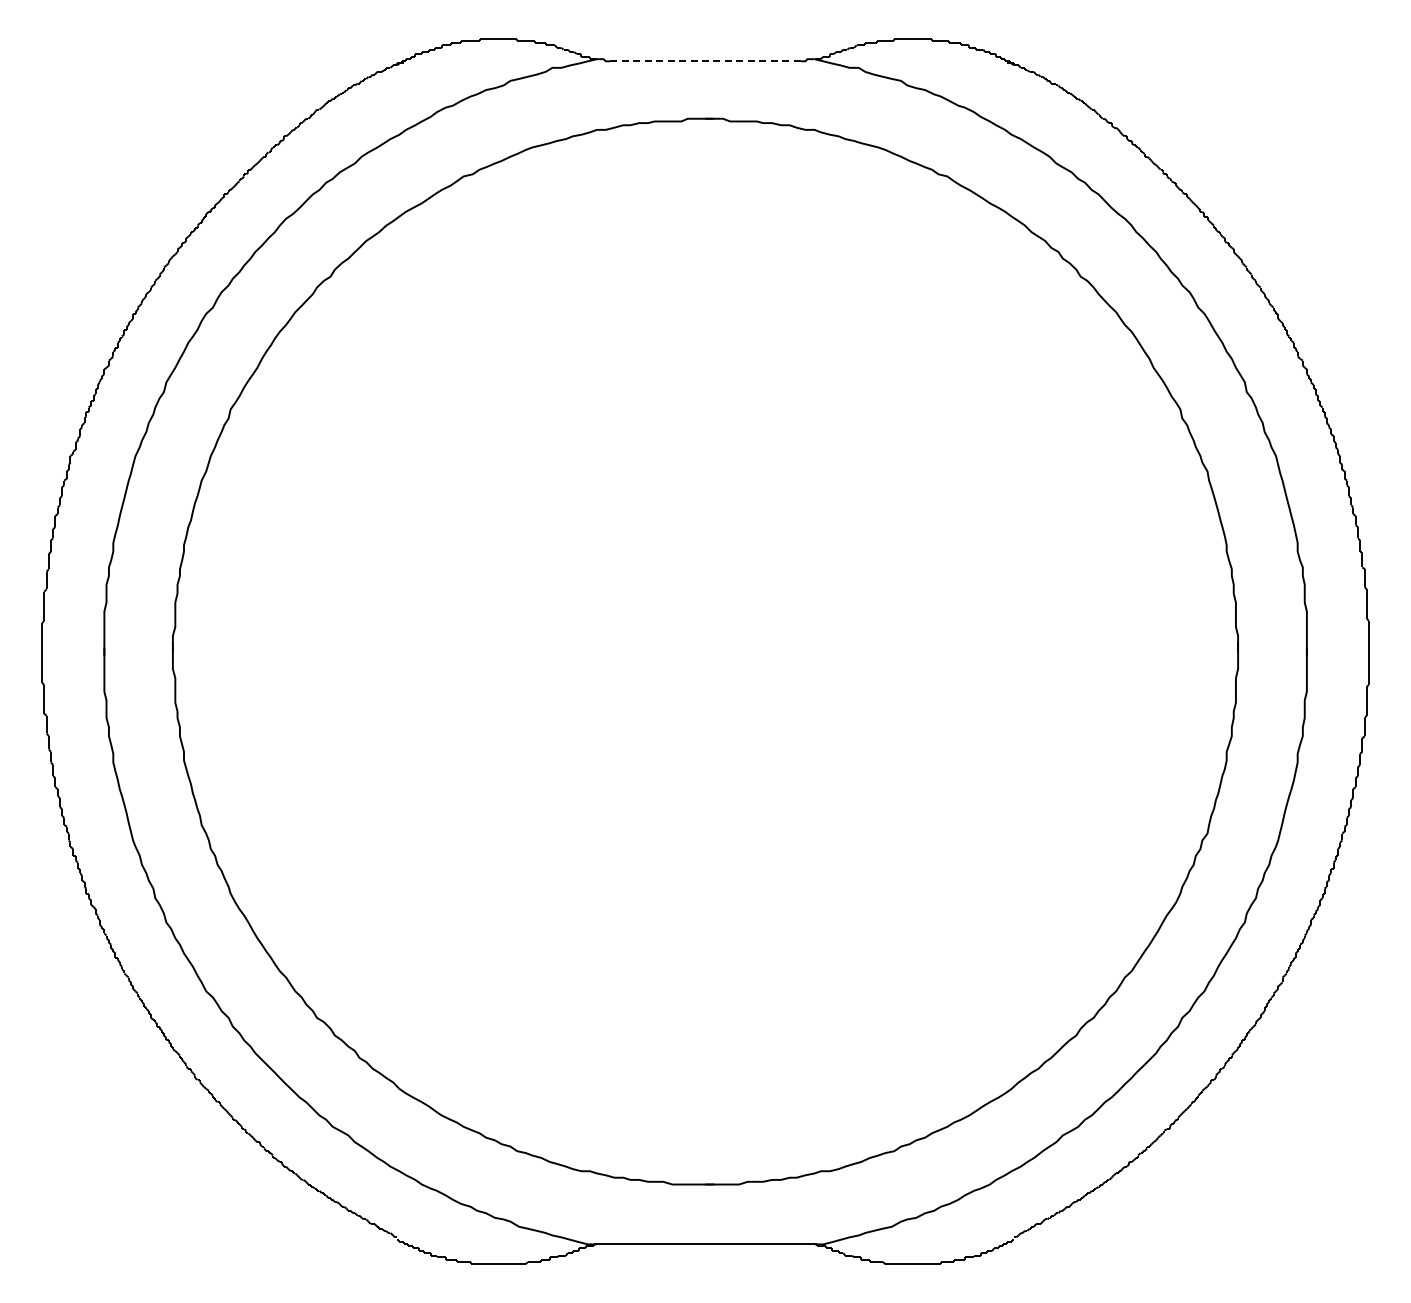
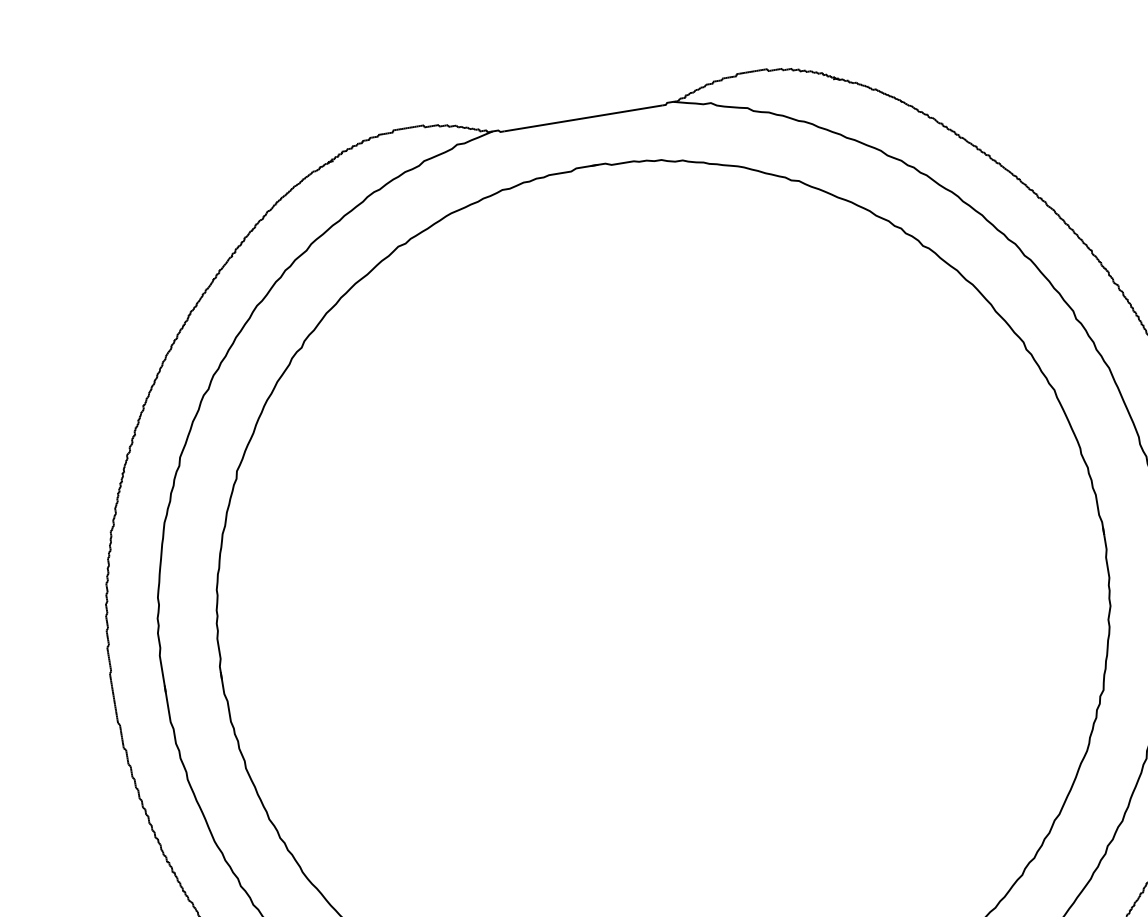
line: (706, 61) -> (583, 118), dashed -> solid

